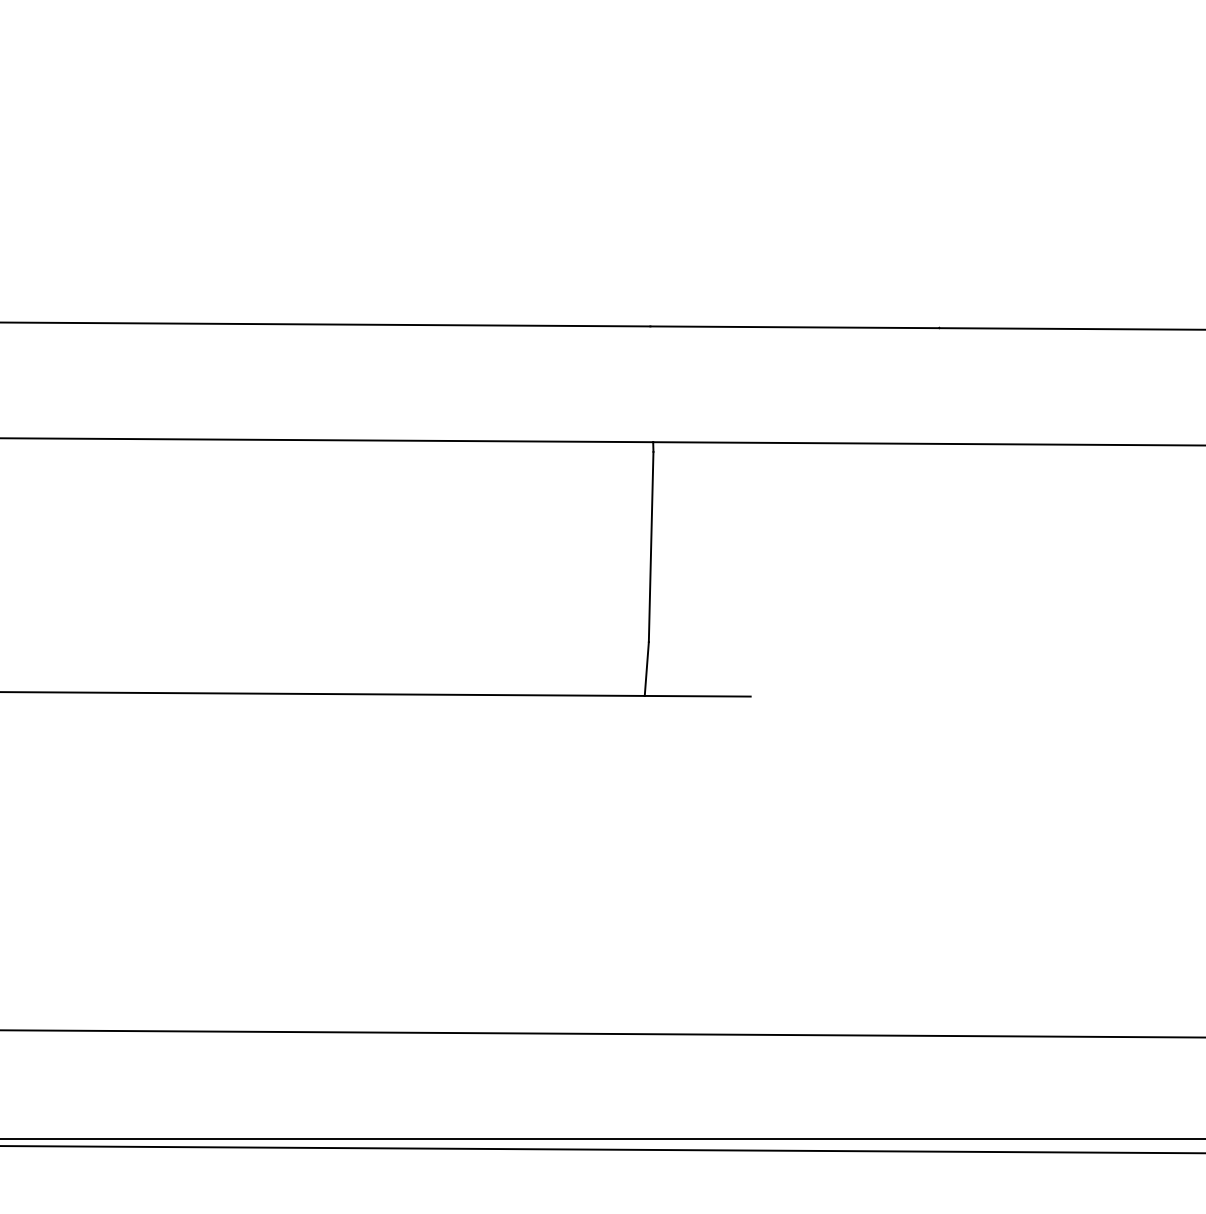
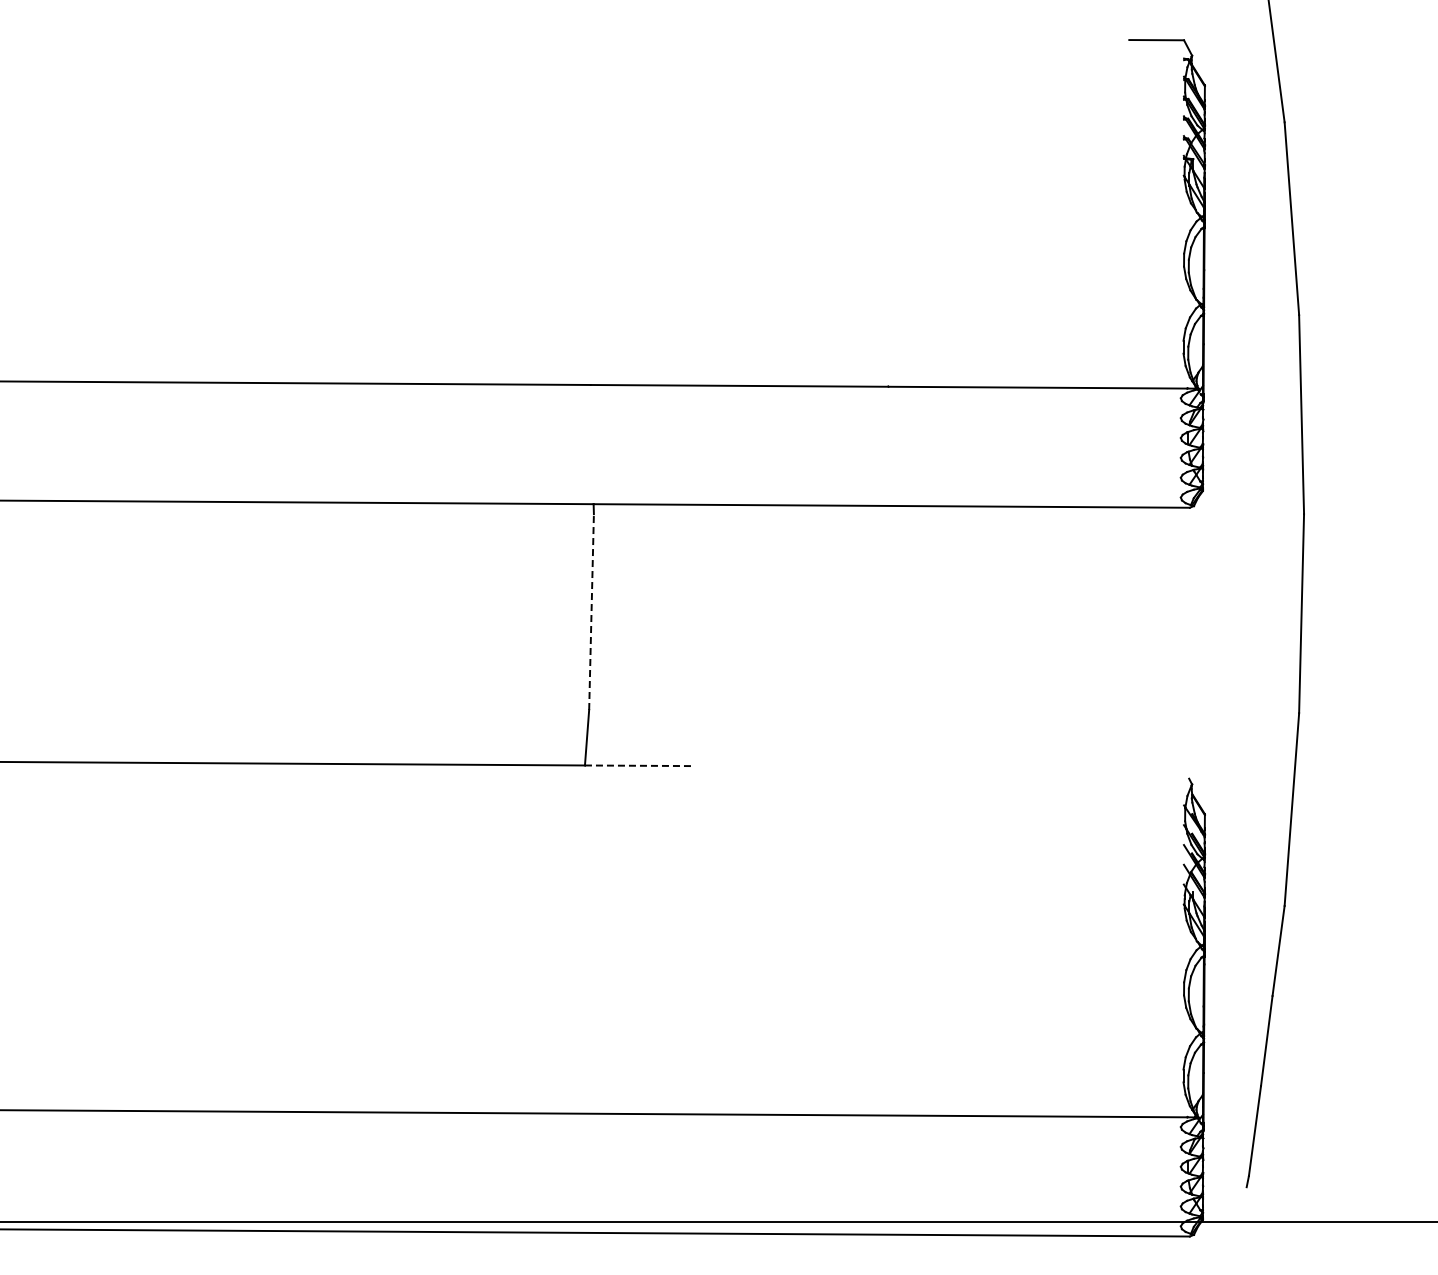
line: (651, 547) -> (591, 612), solid -> dashed
line: (697, 695) -> (639, 765), solid -> dashed

